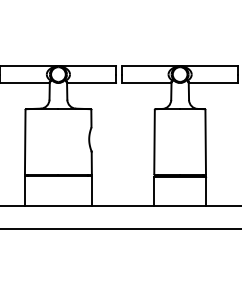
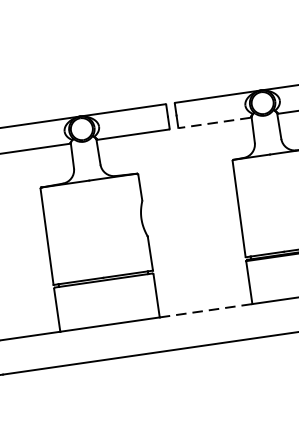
line: (146, 83) -> (214, 123), solid -> dashed
line: (123, 206) -> (206, 311), solid -> dashed

